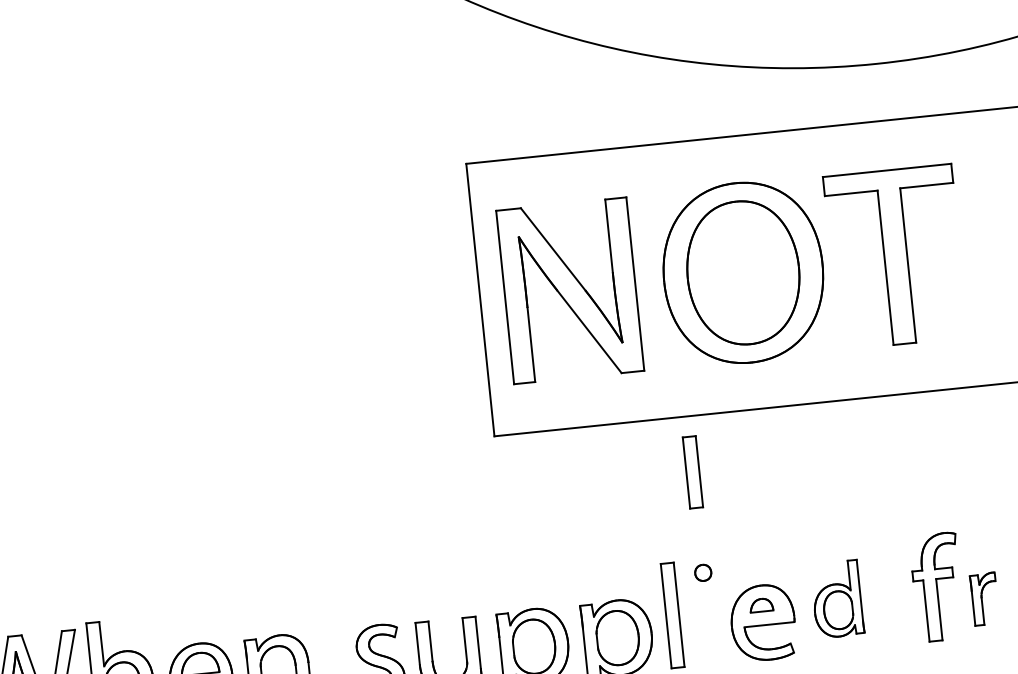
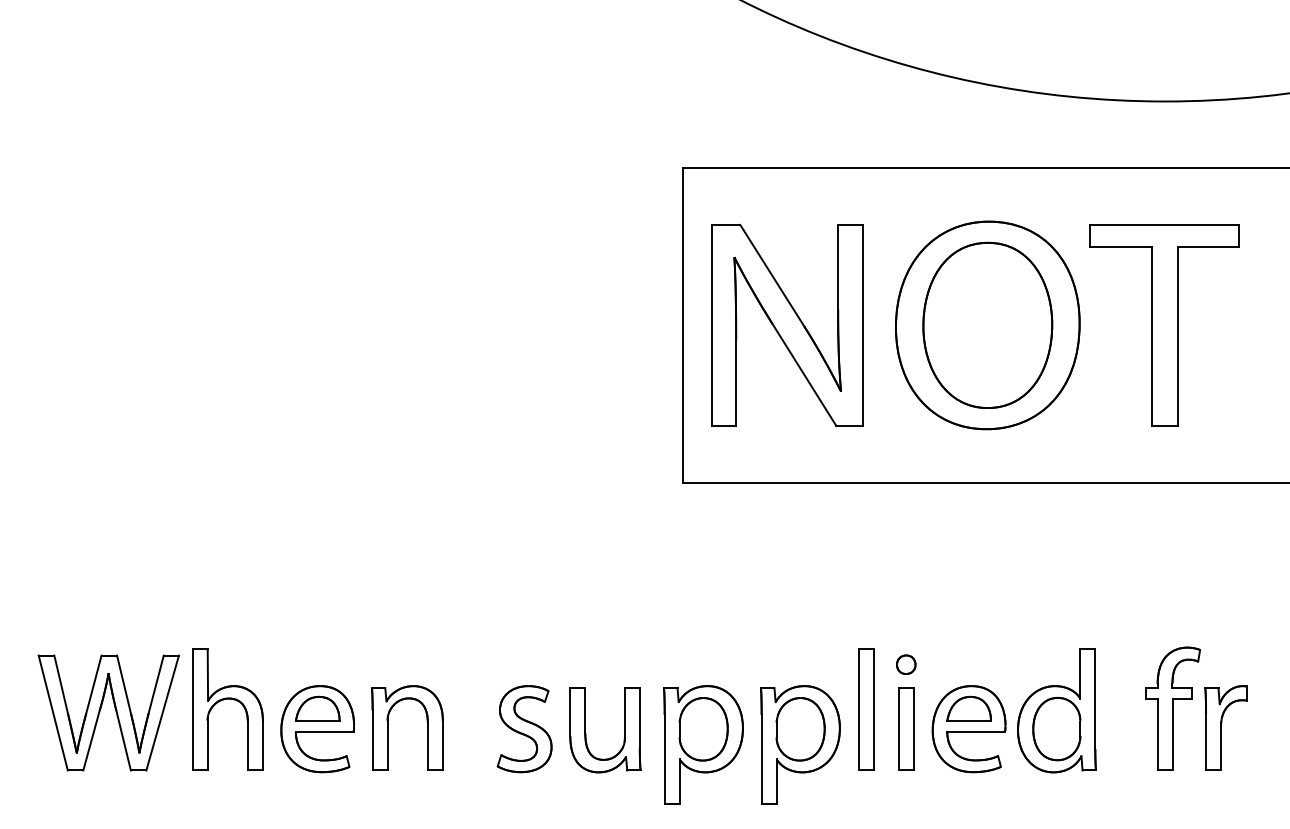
part: (693, 471) -> (906, 728), moved
part: (836, 598) -> (1056, 710), size x1.43
part: (984, 598) -> (1225, 727), size x1.43
part: (760, 605) -> (968, 708), size x1.67

